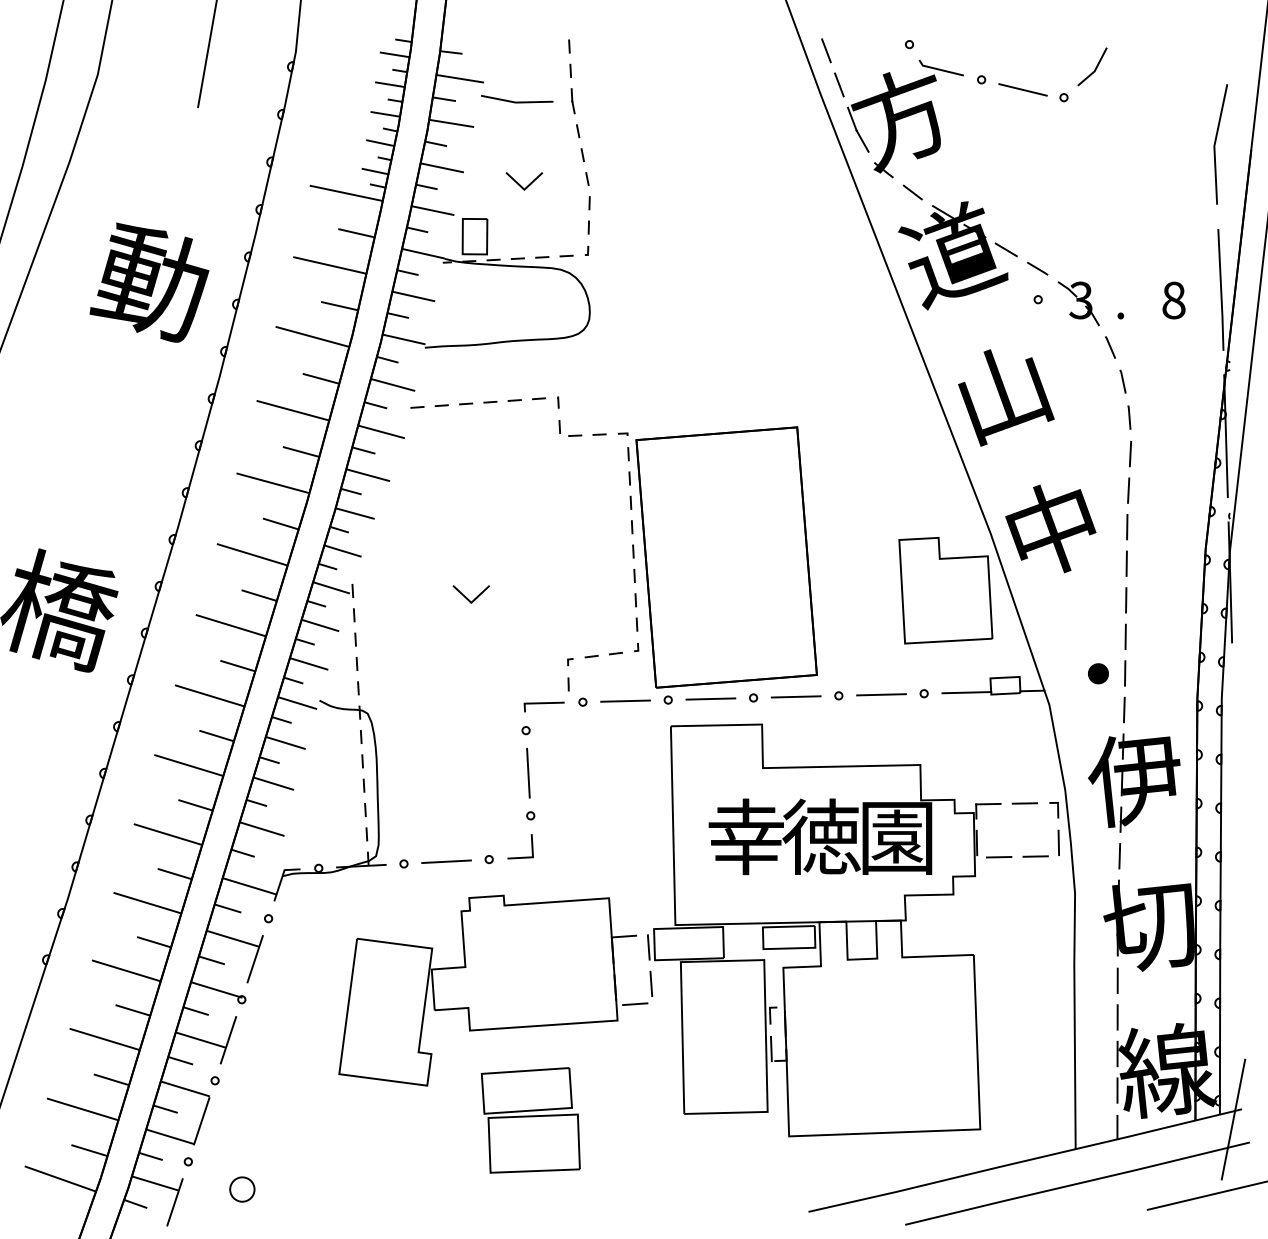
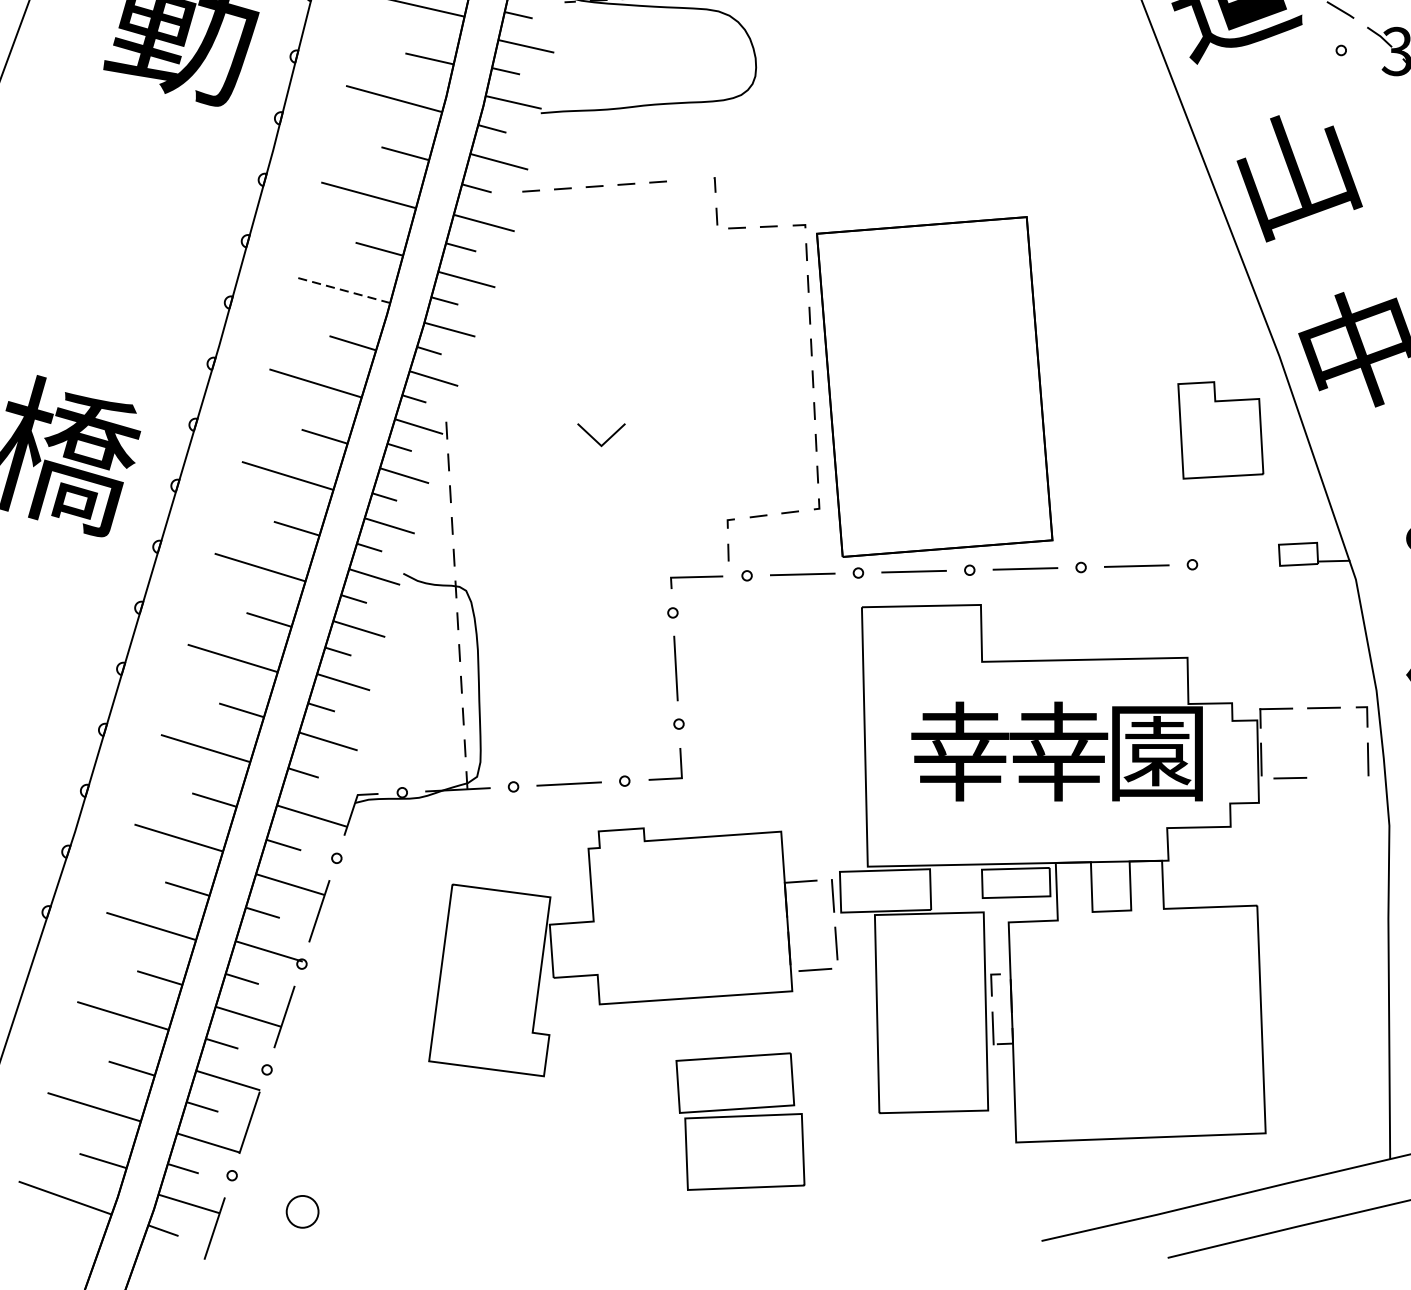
line: (539, 398) -> (690, 179), removed
line: (272, 483) -> (341, 290), solid -> dashed
part: (945, 590) -> (1220, 430), size x0.7
line: (966, 692) -> (1247, 563), removed
text: (821, 836) -> (1058, 751), 徳 -> 幸
line: (1035, 856) -> (1337, 777), removed
part: (530, 1120) -> (740, 1121), moved

